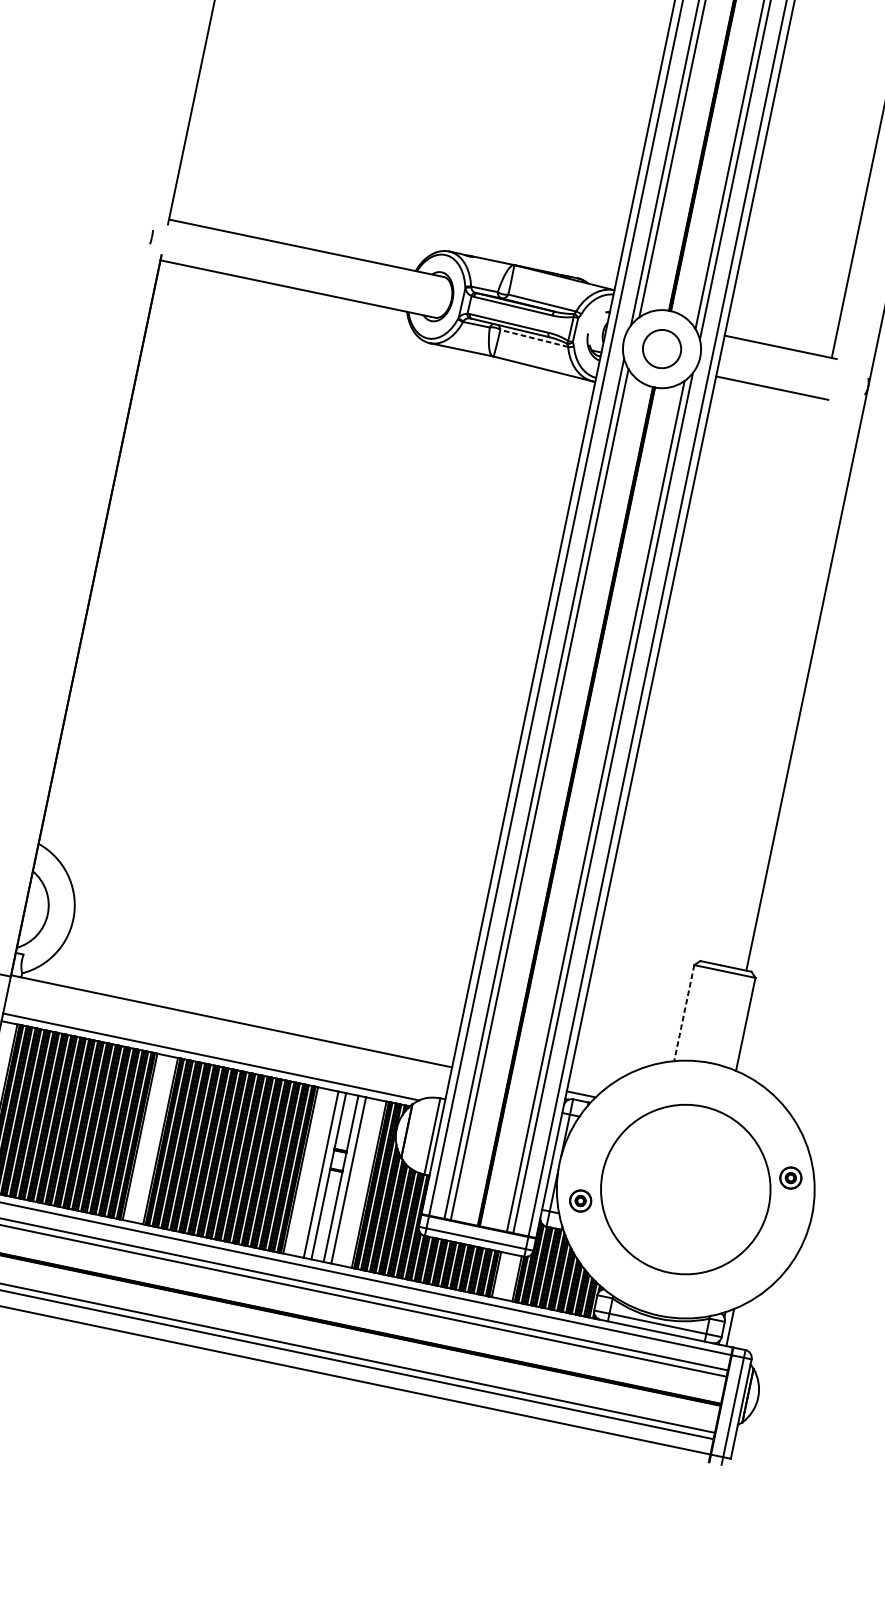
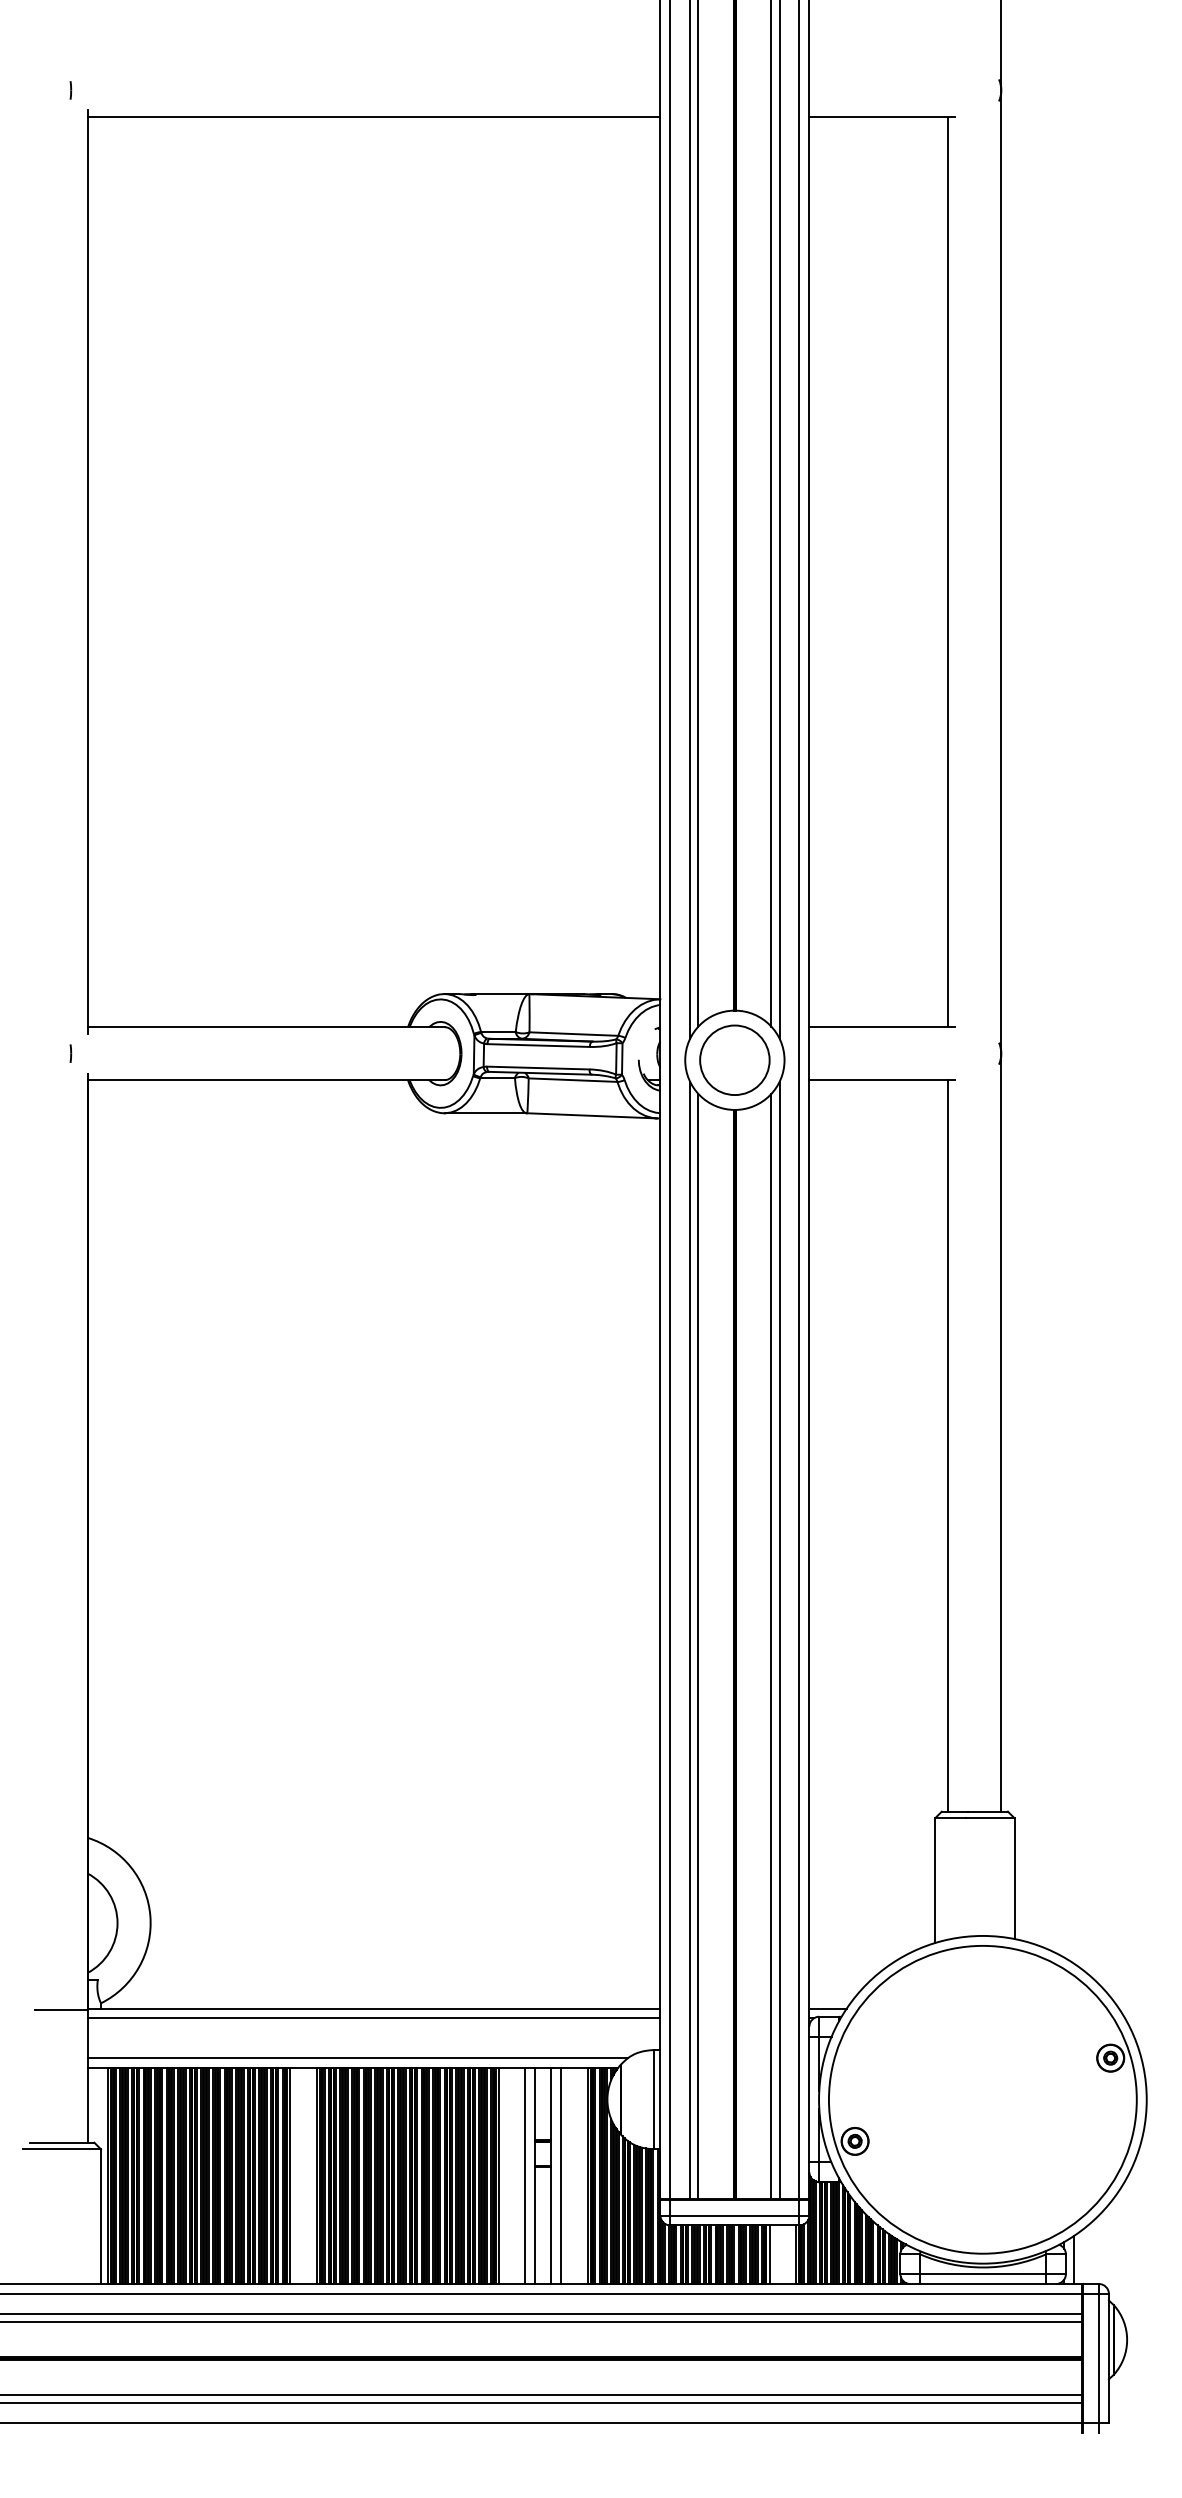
line: (533, 338) -> (572, 1080), dashed -> solid
circle: (661, 348) -> (734, 1059), size x1.43
line: (764, 680) -> (948, 1445), added
line: (684, 1013) -> (935, 1881), dashed -> solid
line: (229, 1028) -> (373, 2018), added
circle: (685, 1189) -> (982, 2099), size x1.43

